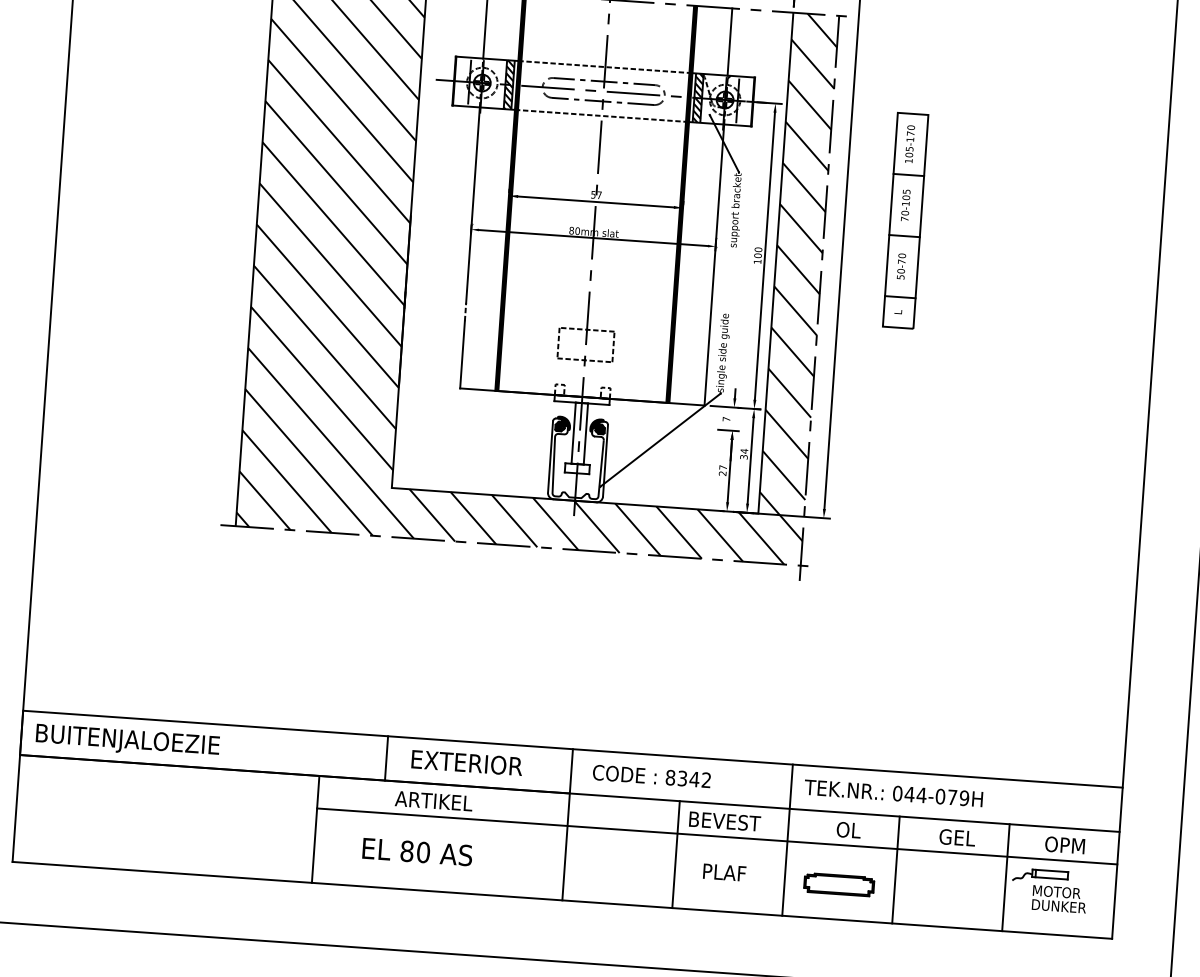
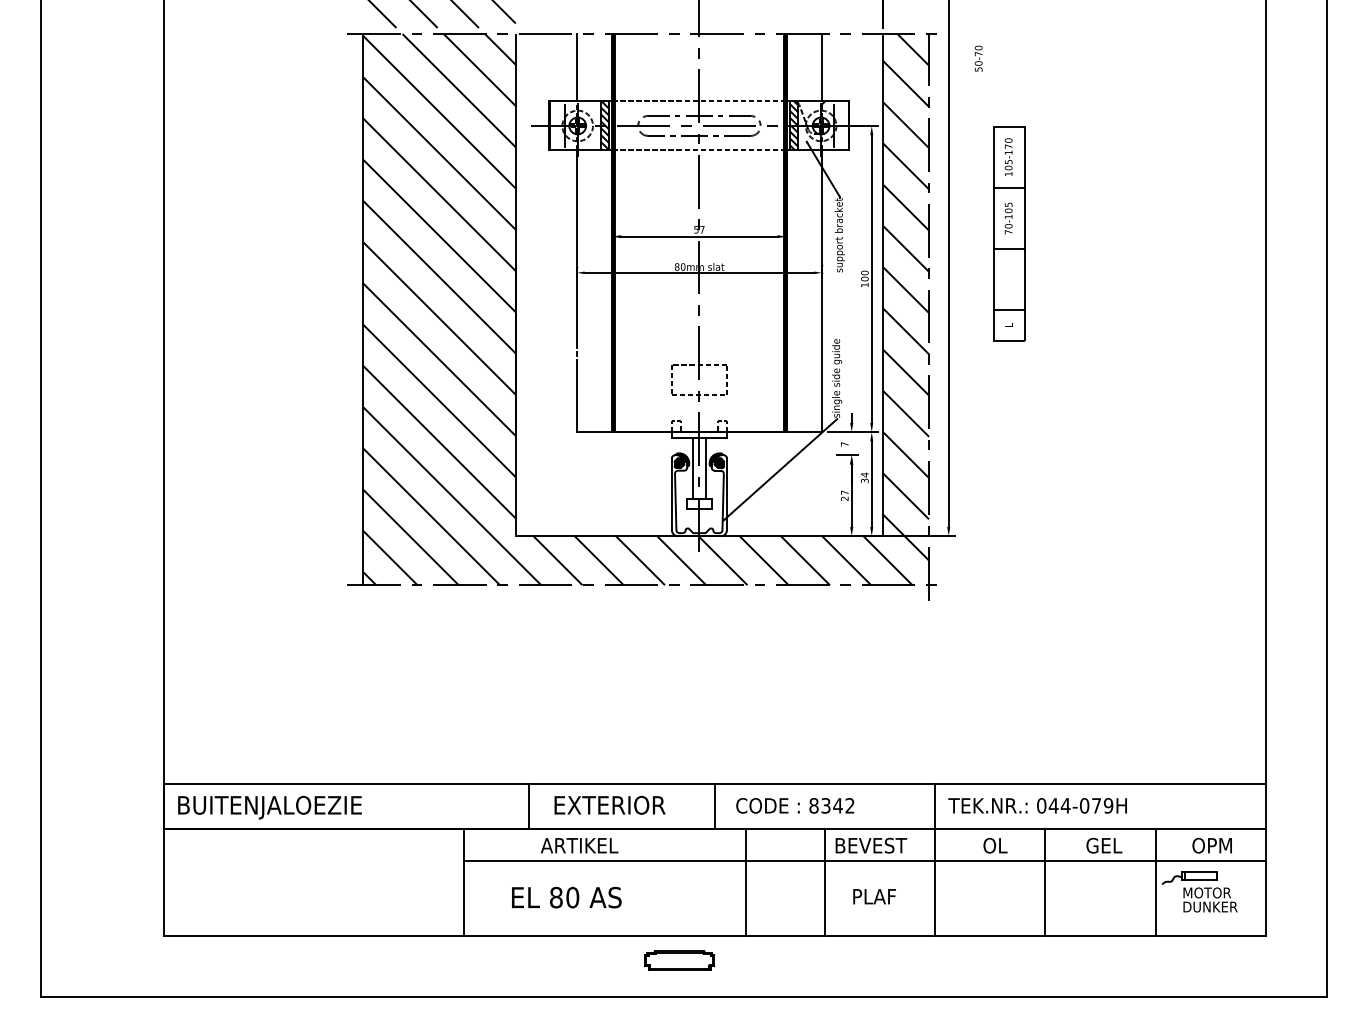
text: (901, 266) -> (978, 58), moved
line: (566, 846) -> (745, 881), moved
part: (839, 884) -> (679, 960), moved

